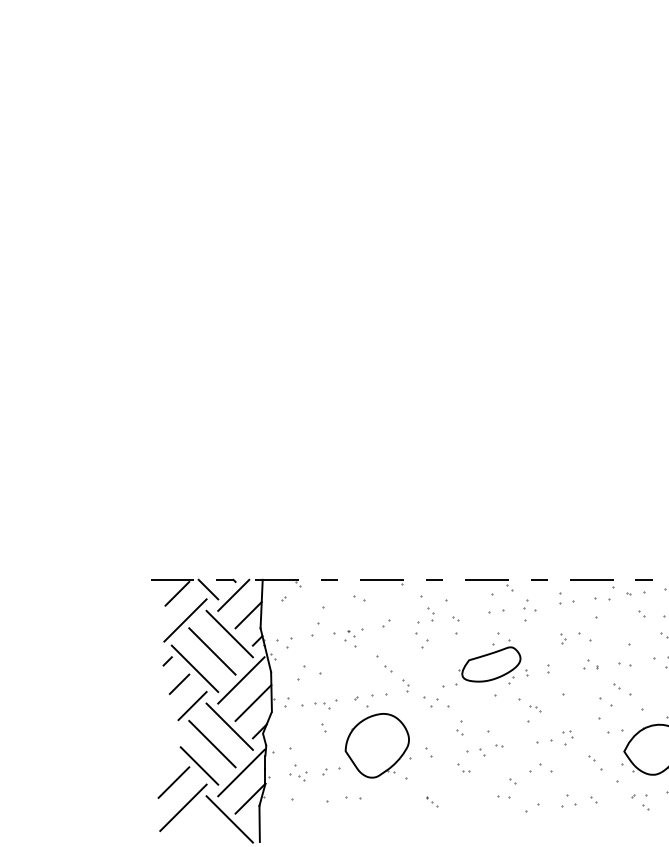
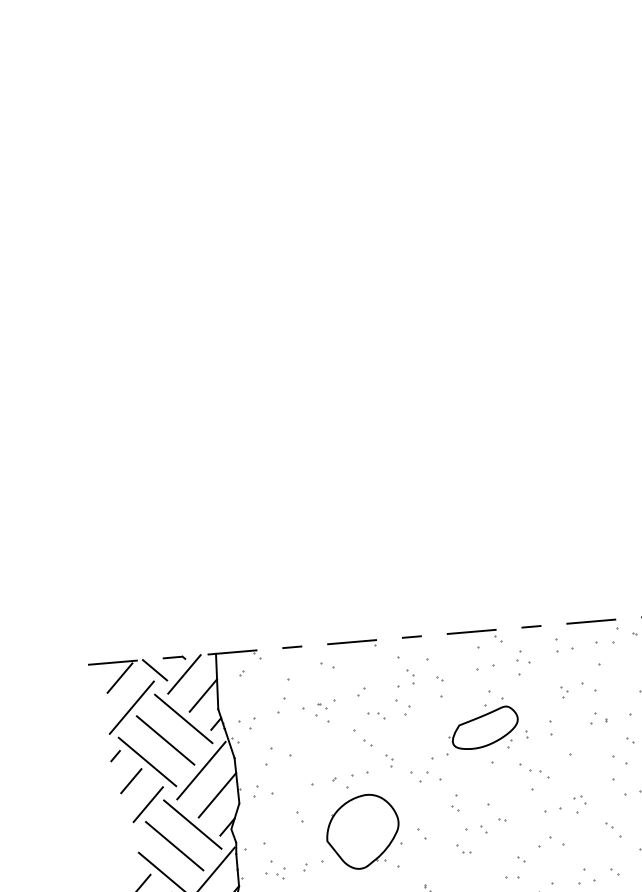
part: (548, 668) -> (550, 727), size x1.6
part: (322, 705) -> (376, 715), moved
part: (535, 708) -> (539, 773), size x1.4

